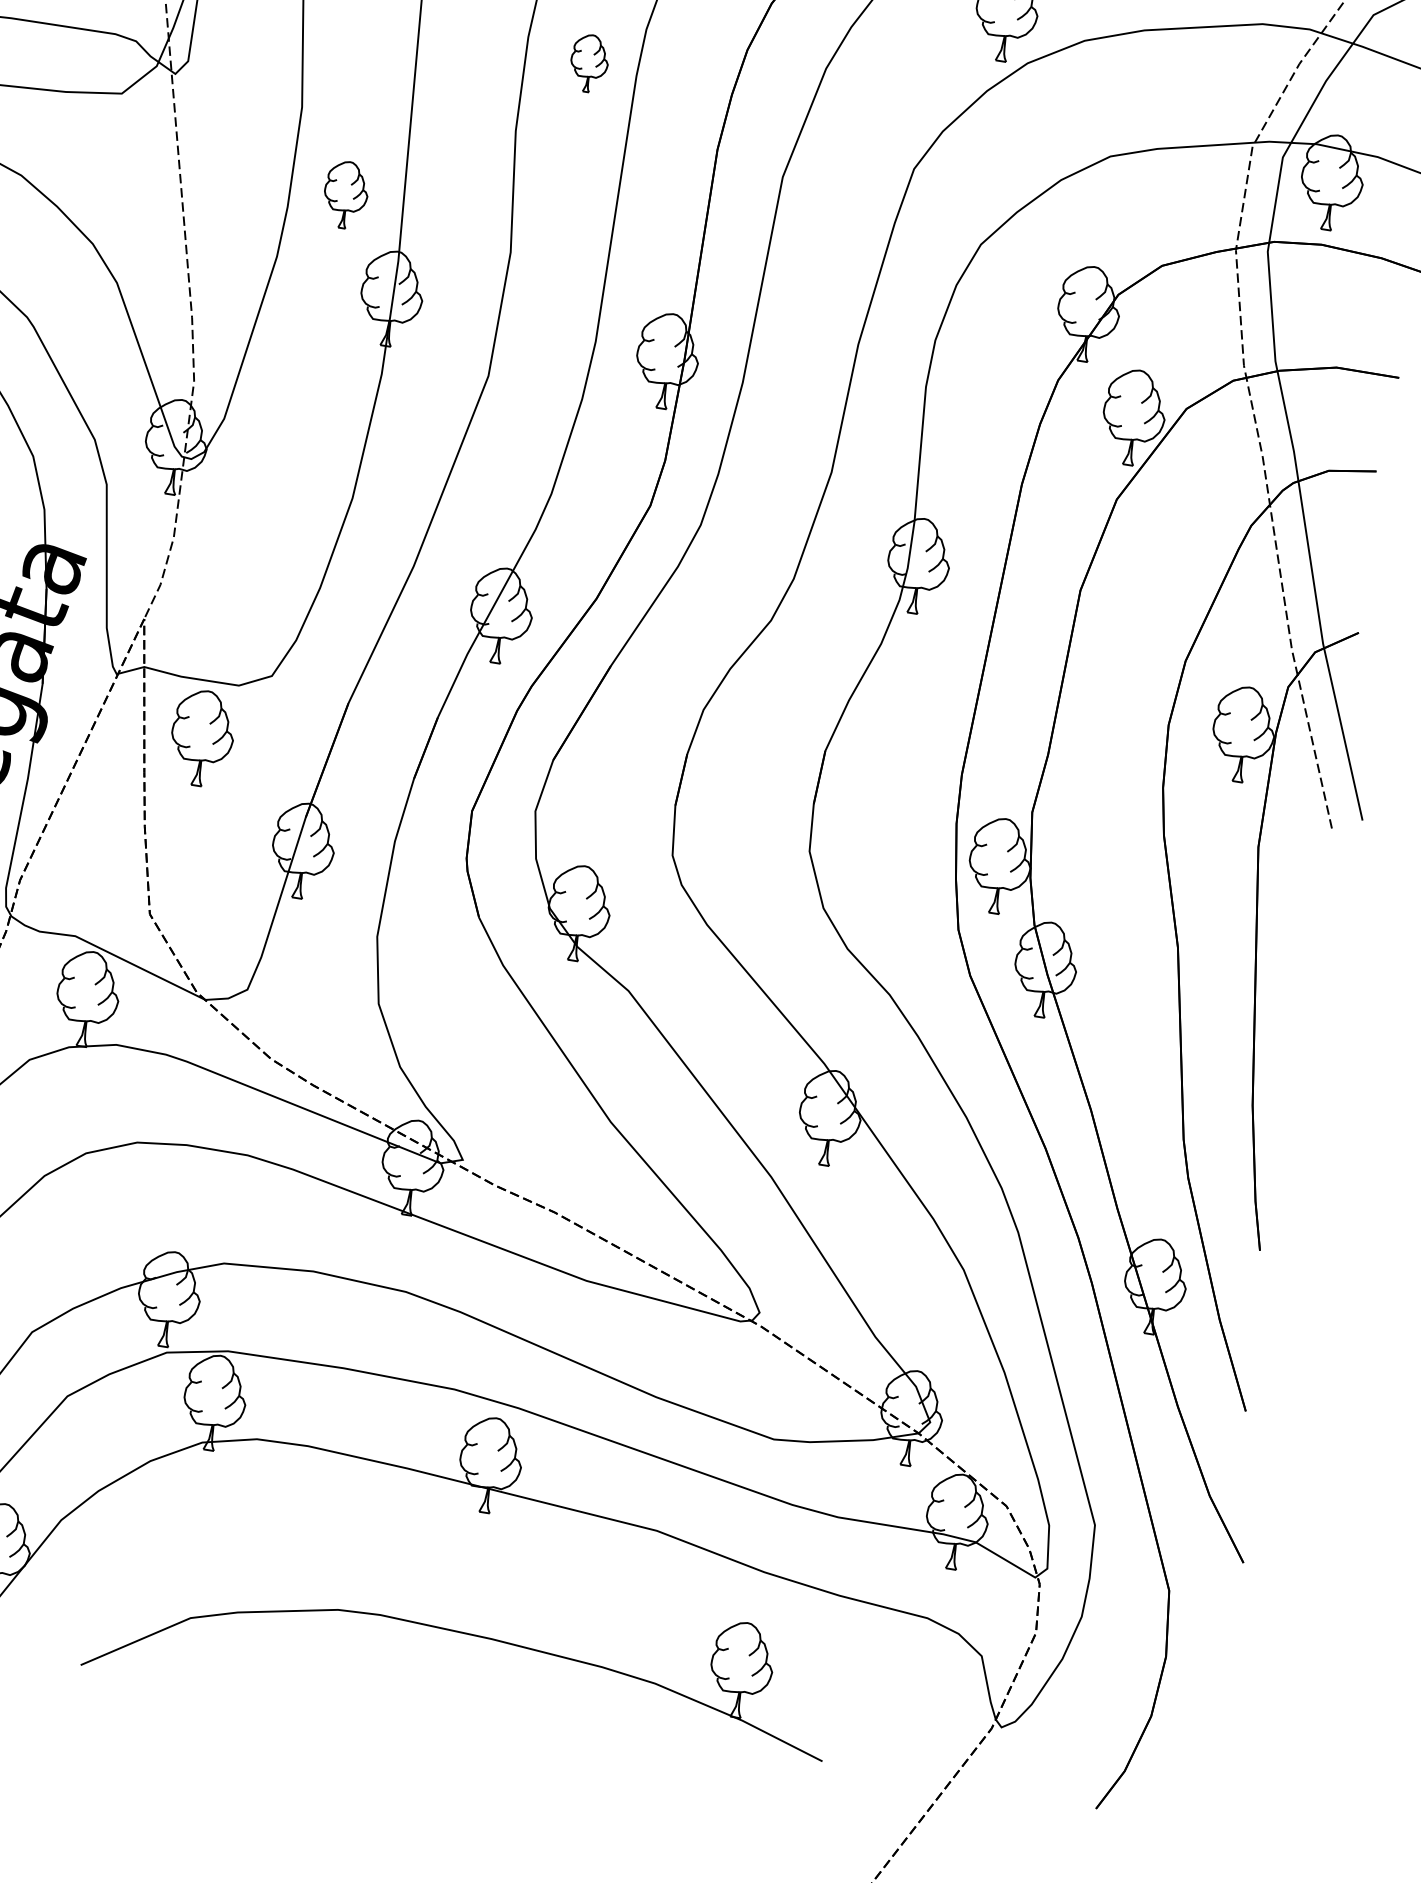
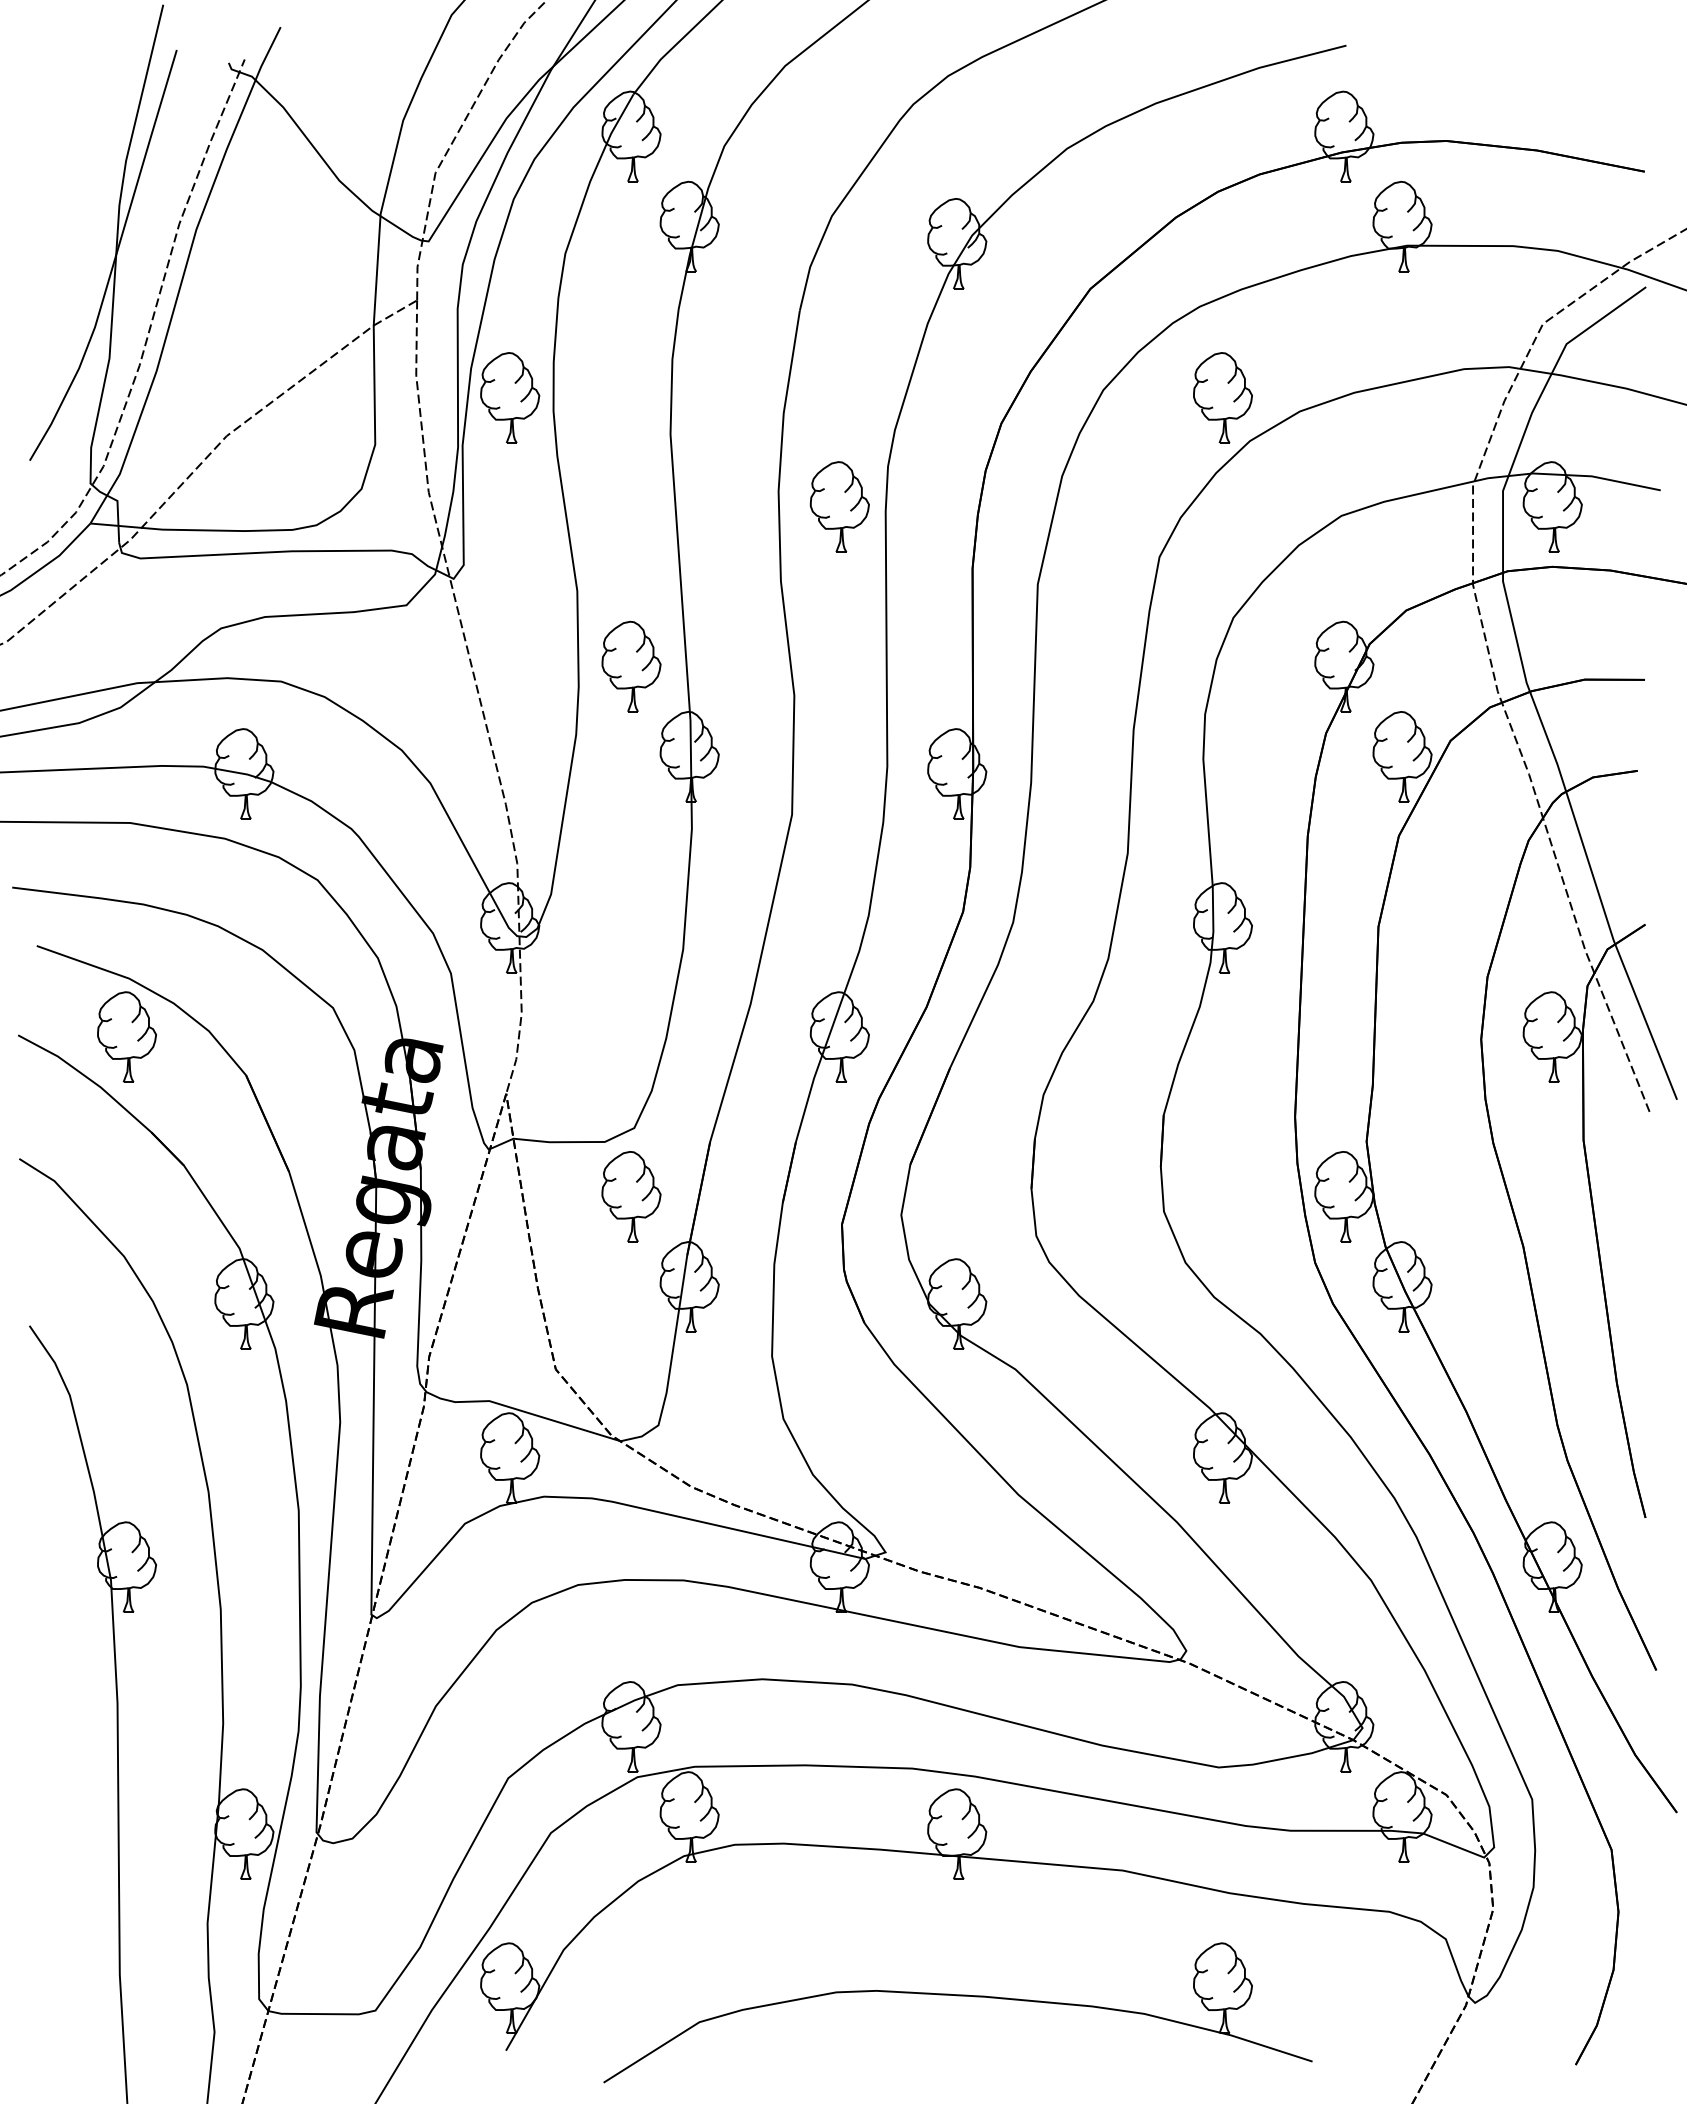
part: (589, 62) -> (839, 506), size x1.67
part: (345, 194) -> (631, 666), size x1.43
part: (202, 738) -> (631, 1196), moved

